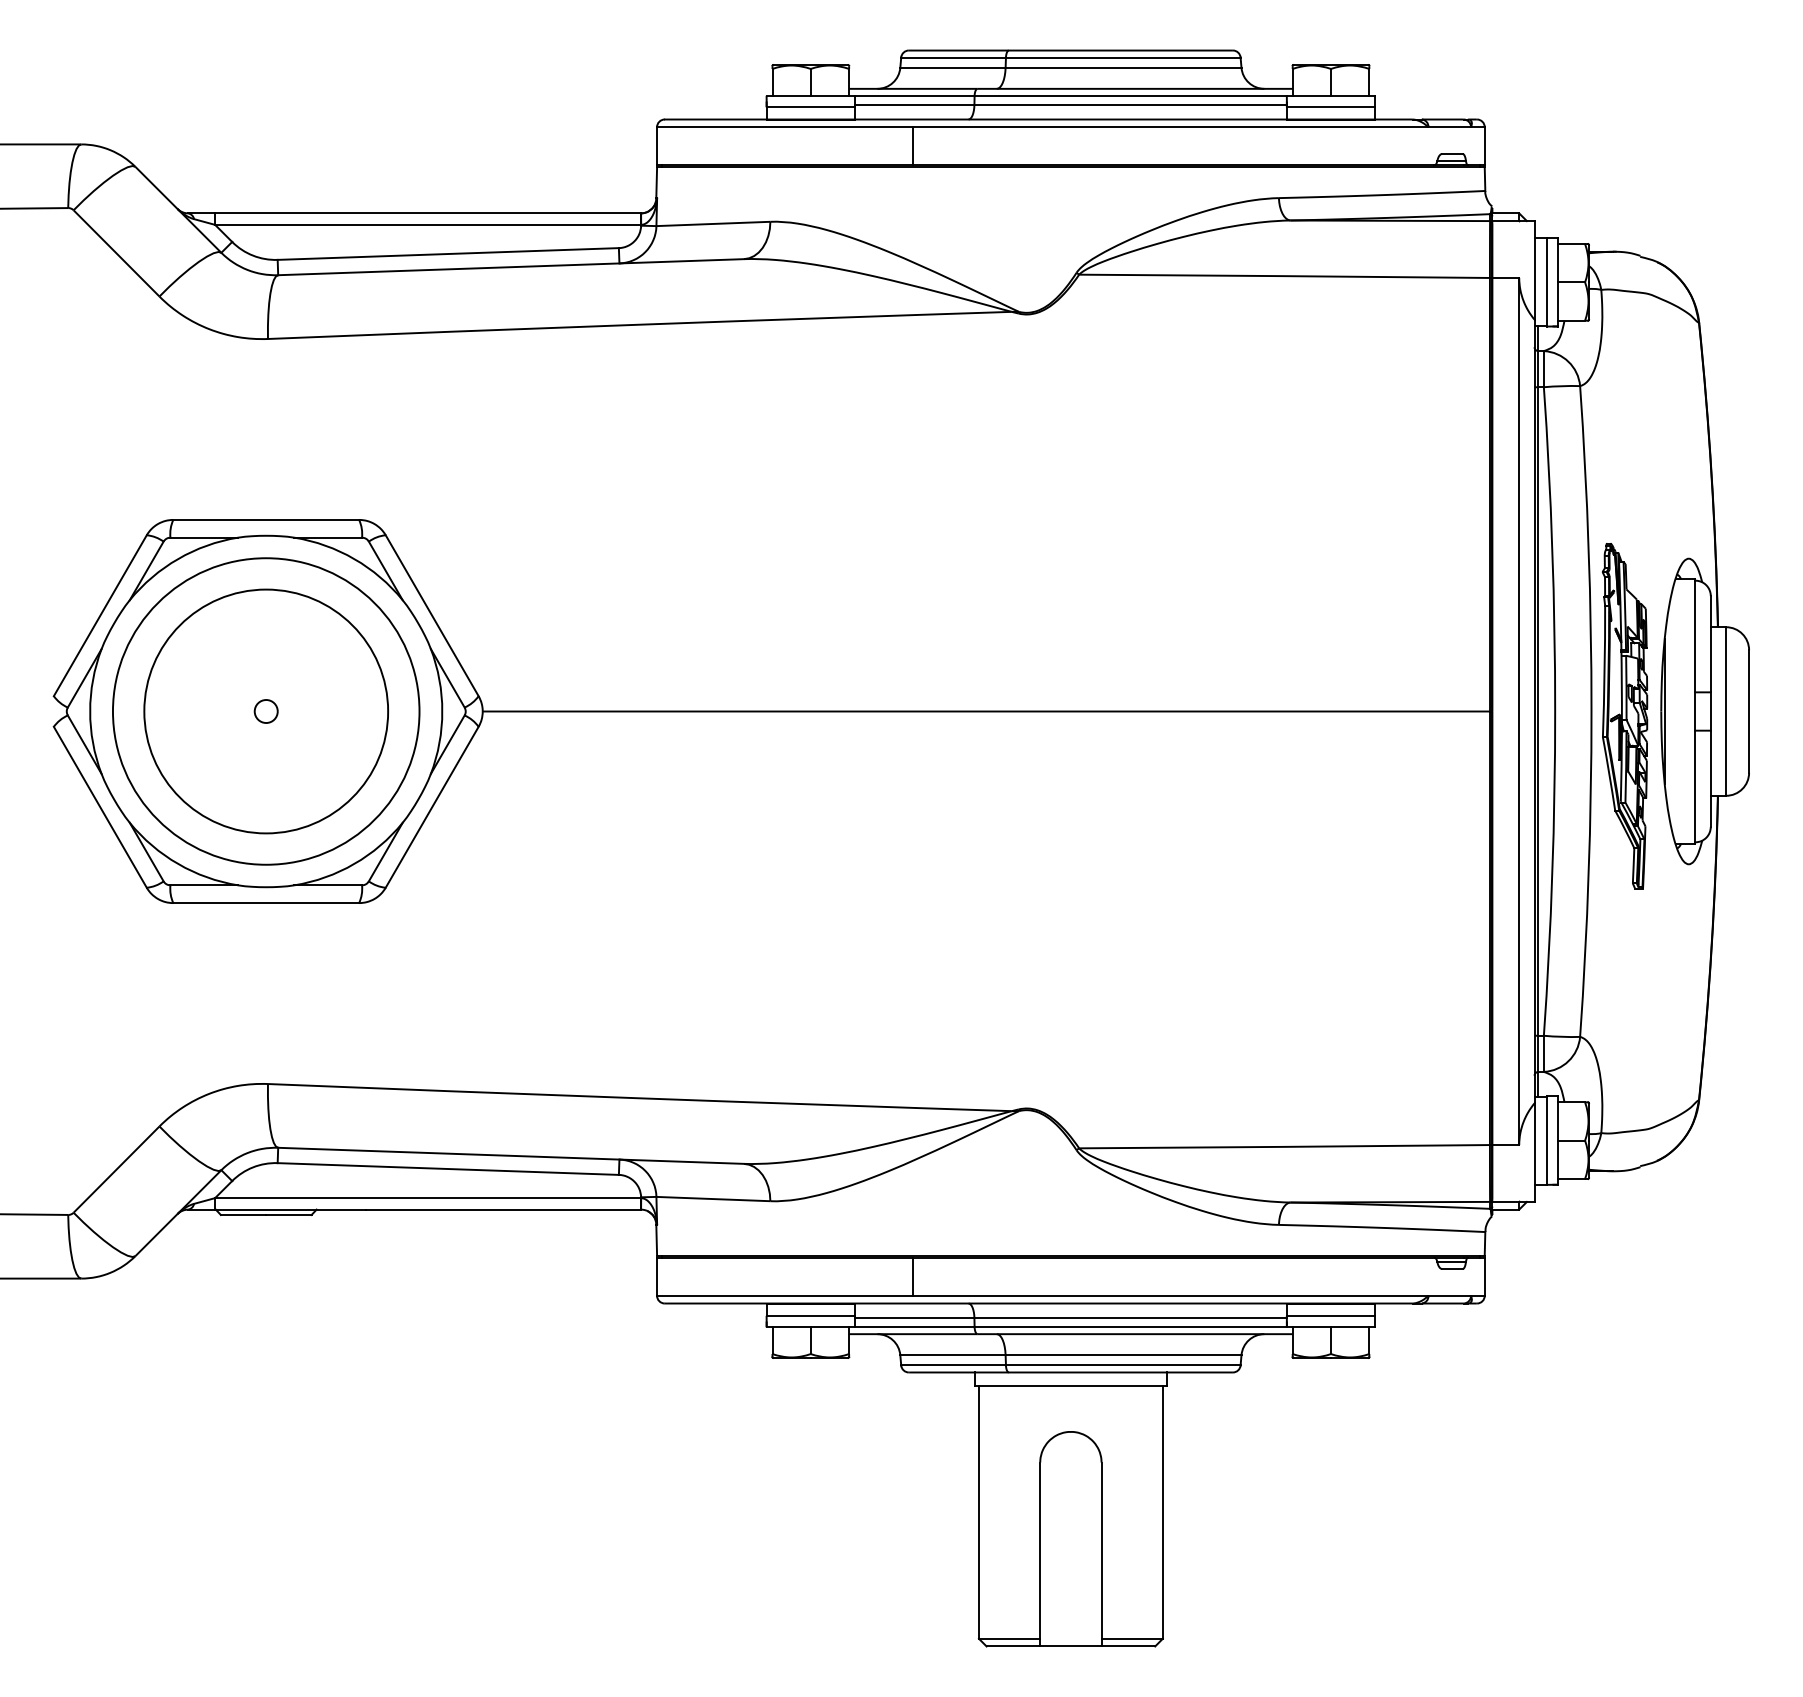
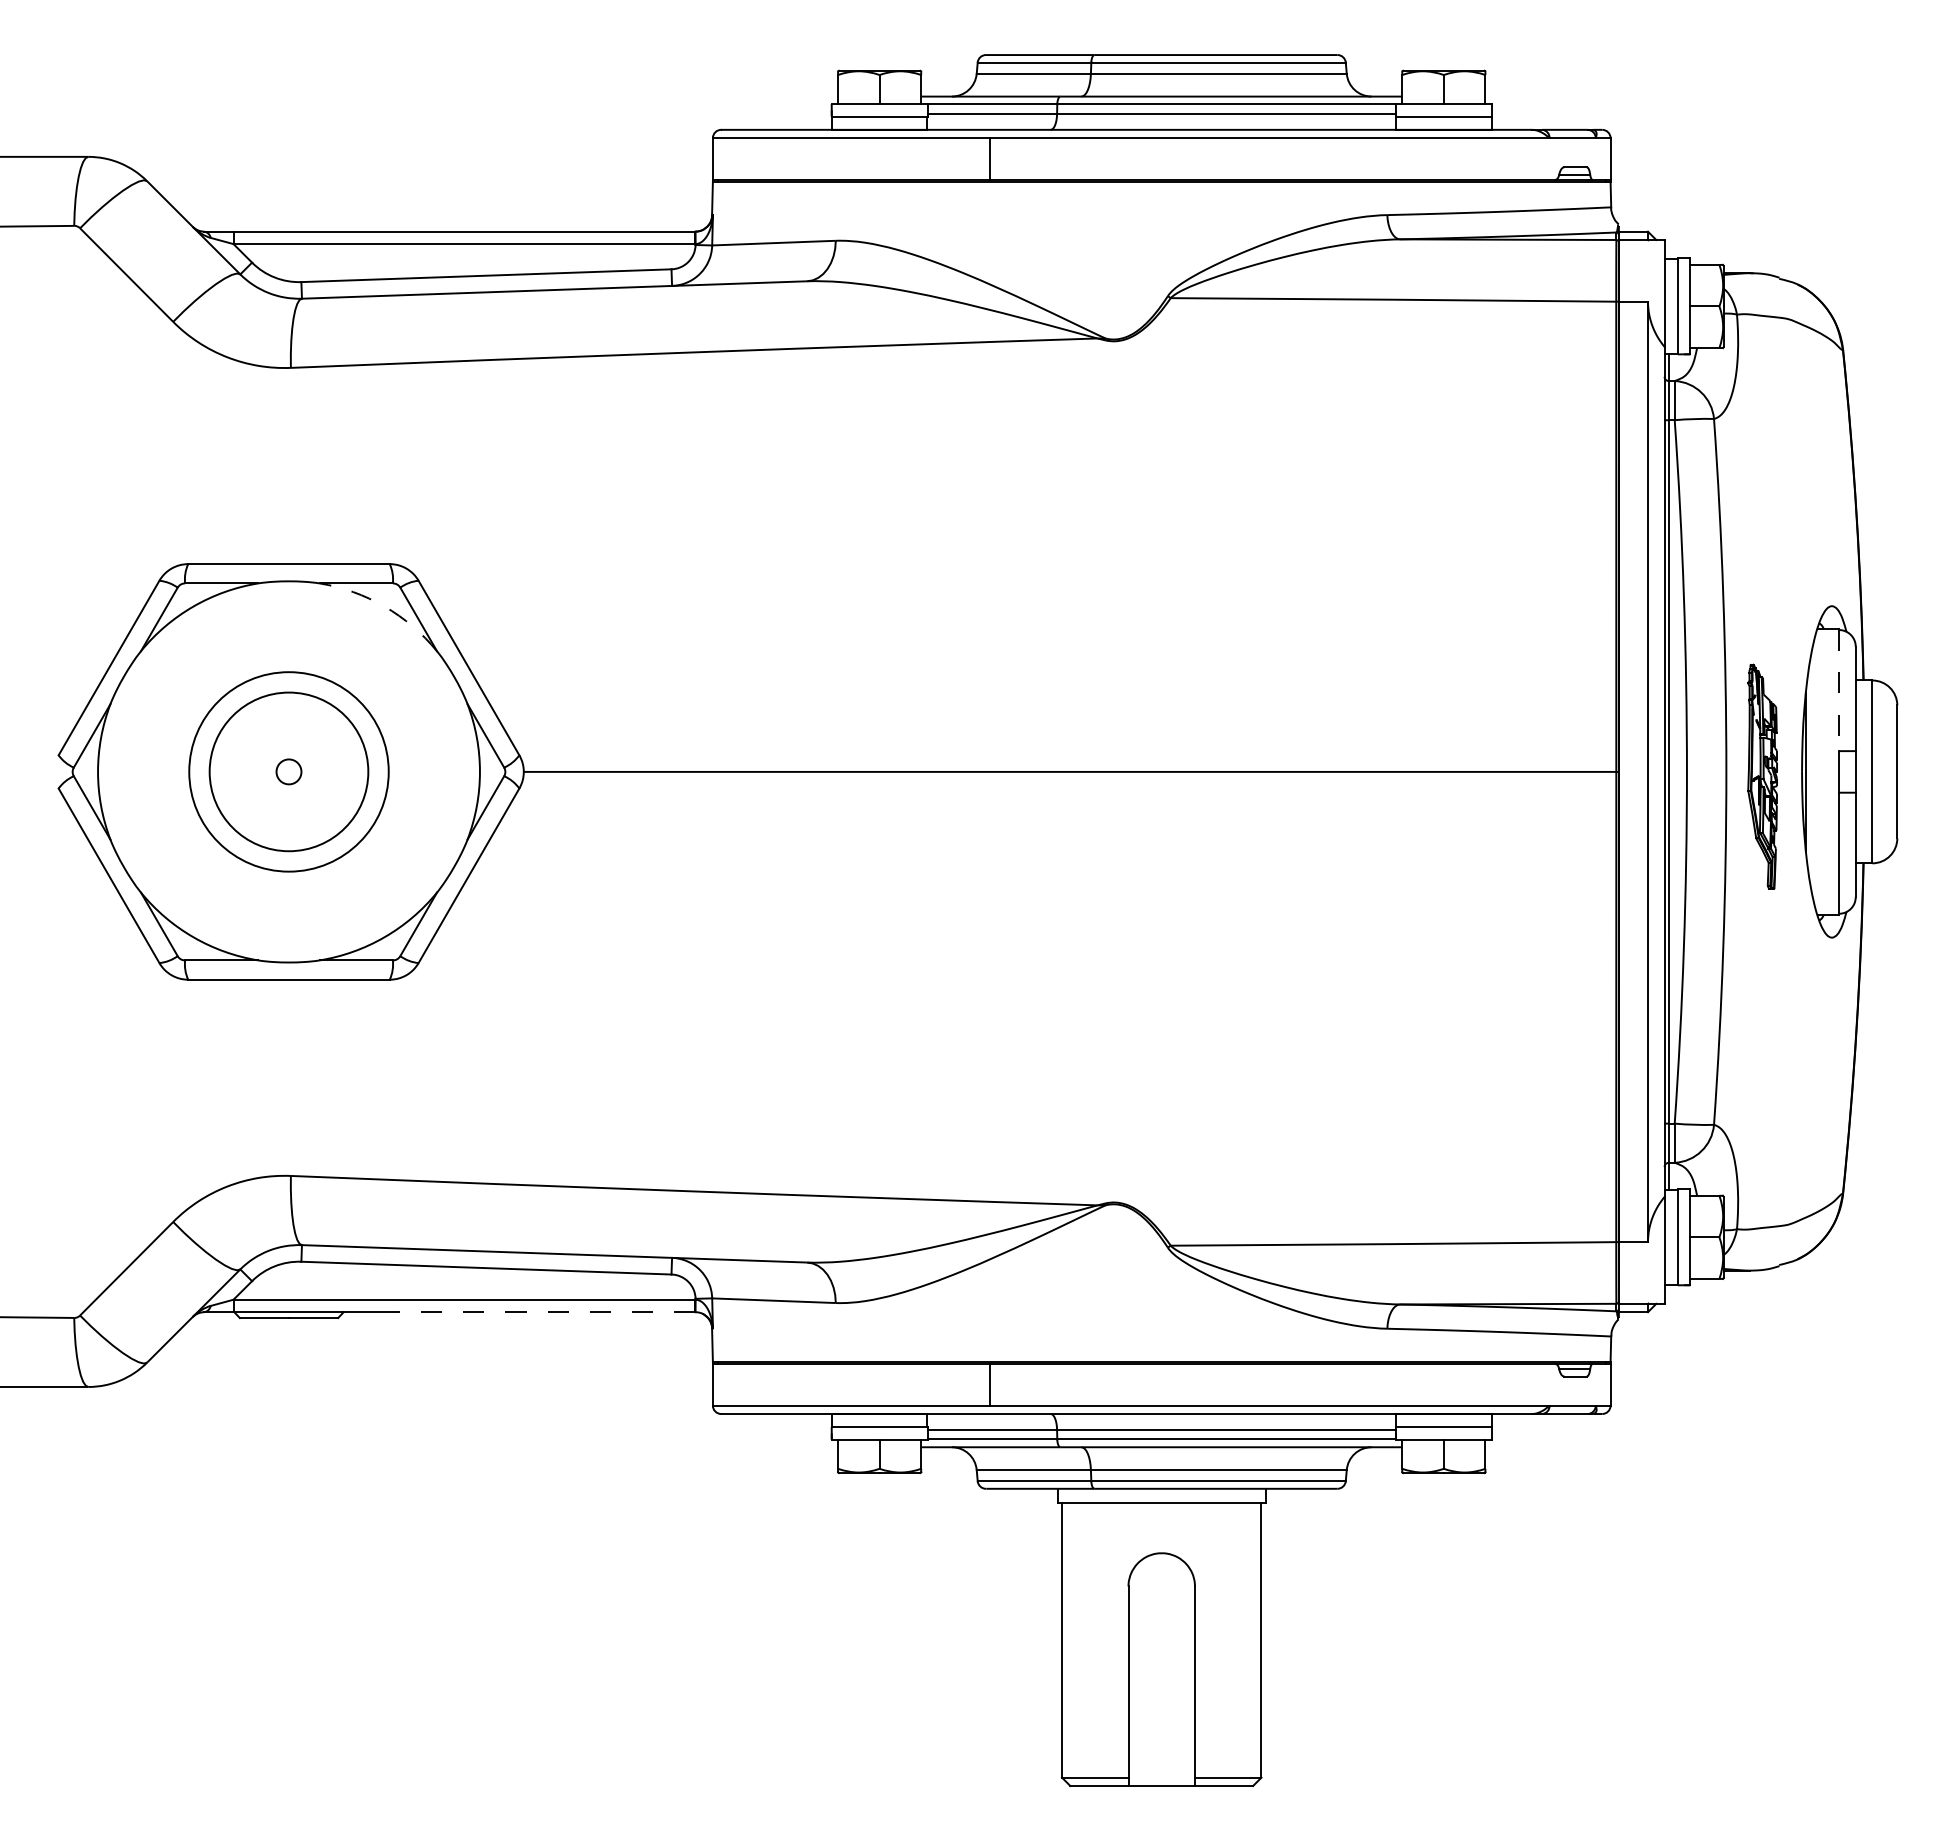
arc: (354, 558) -> (384, 606), solid -> dashed
line: (1695, 636) -> (1839, 690), solid -> dashed
circle: (265, 711) -> (288, 771), size x0.6
circle: (265, 711) -> (288, 771), size x0.6
part: (1624, 715) -> (1762, 776), size x0.6
line: (502, 1209) -> (545, 1312), solid -> dashed

